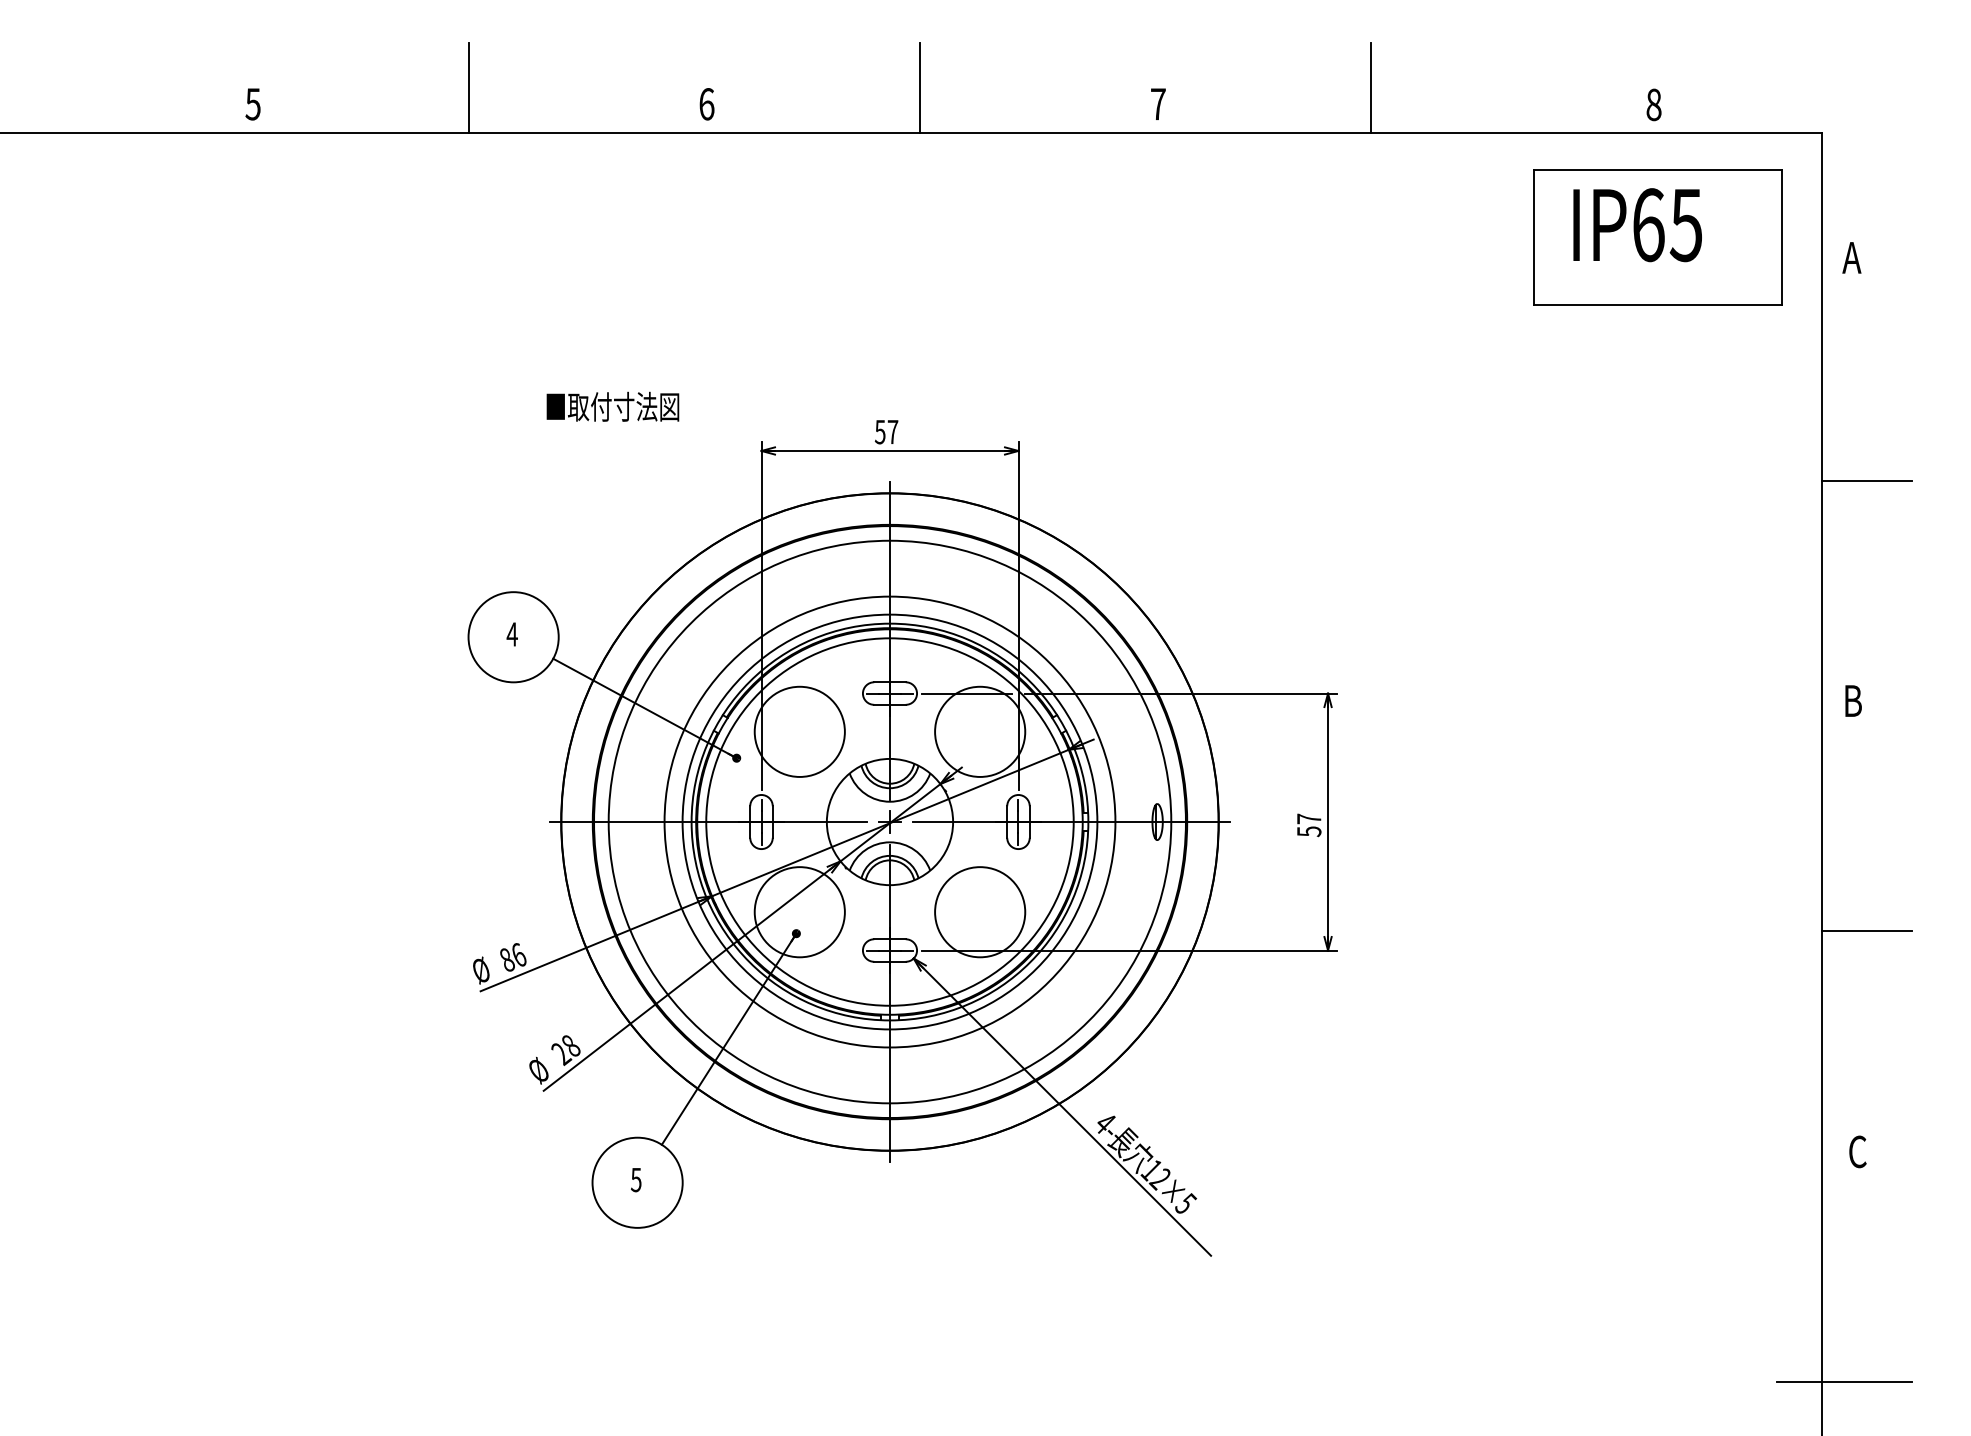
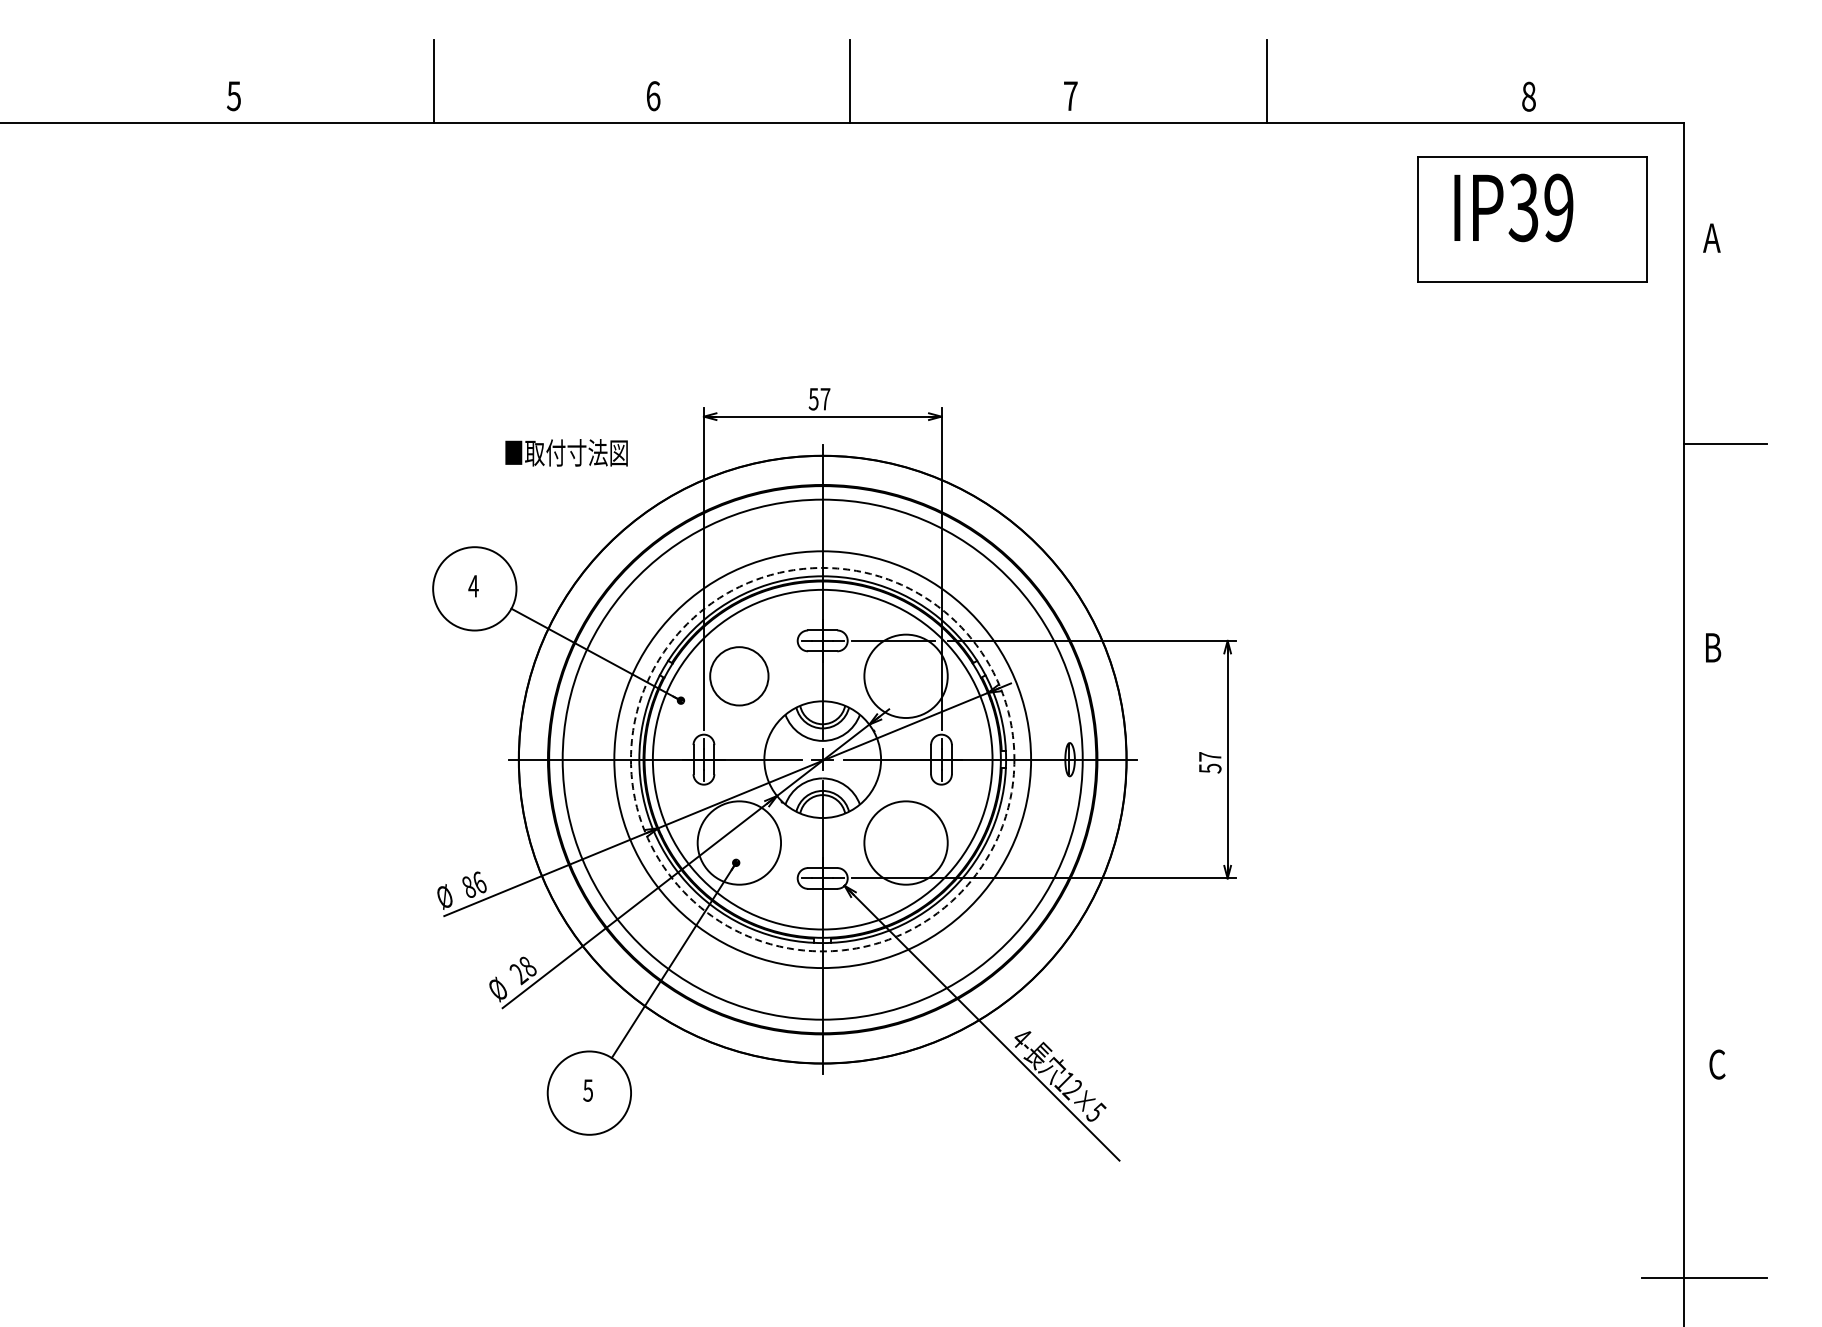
text: (1666, 224) -> (1540, 207), IP65 -> IP39
text: (612, 406) -> (566, 452), moved
circle: (799, 732) -> (739, 676), size x0.7
circle: (889, 821) -> (822, 759), solid -> dashed
line: (1866, 931) -> (1725, 860), removed

